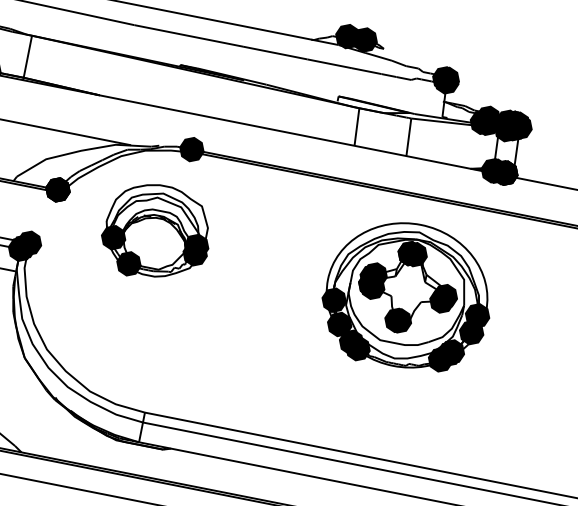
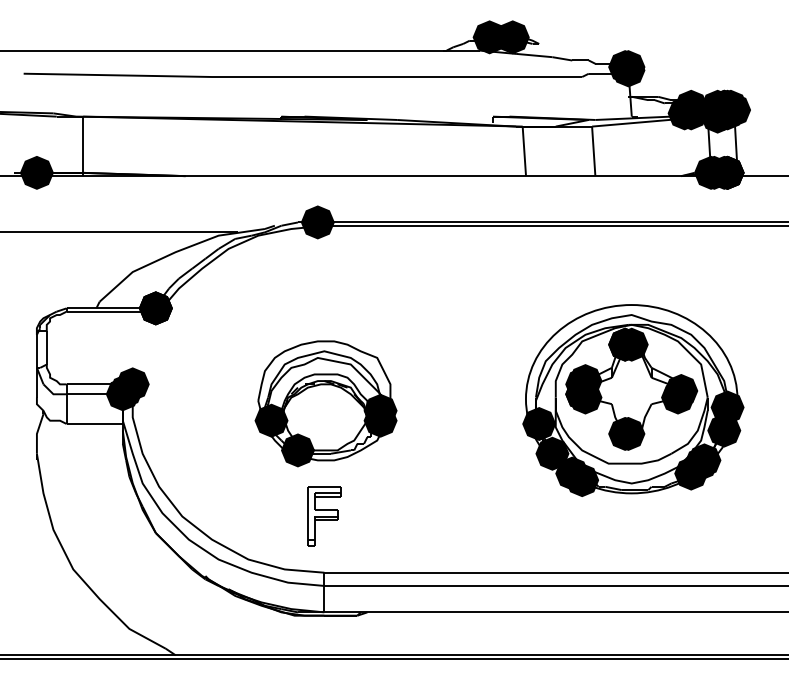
part: (156, 232) -> (325, 403), moved
part: (408, 296) -> (633, 400), moved
part: (153, 370) -> (324, 516), added

